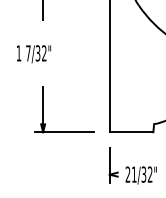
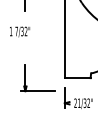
part: (43, 110) -> (25, 78), moved

